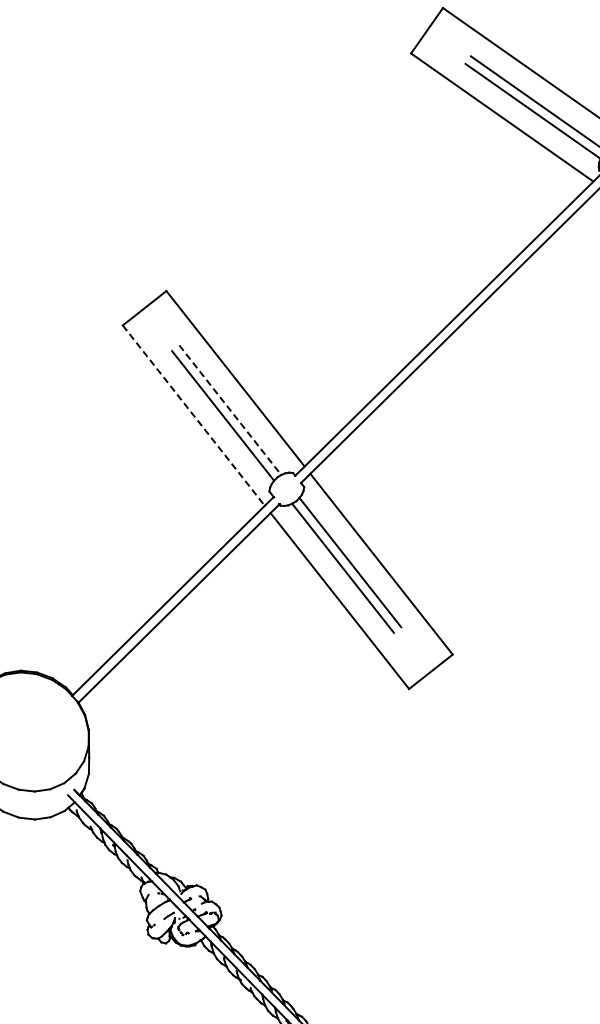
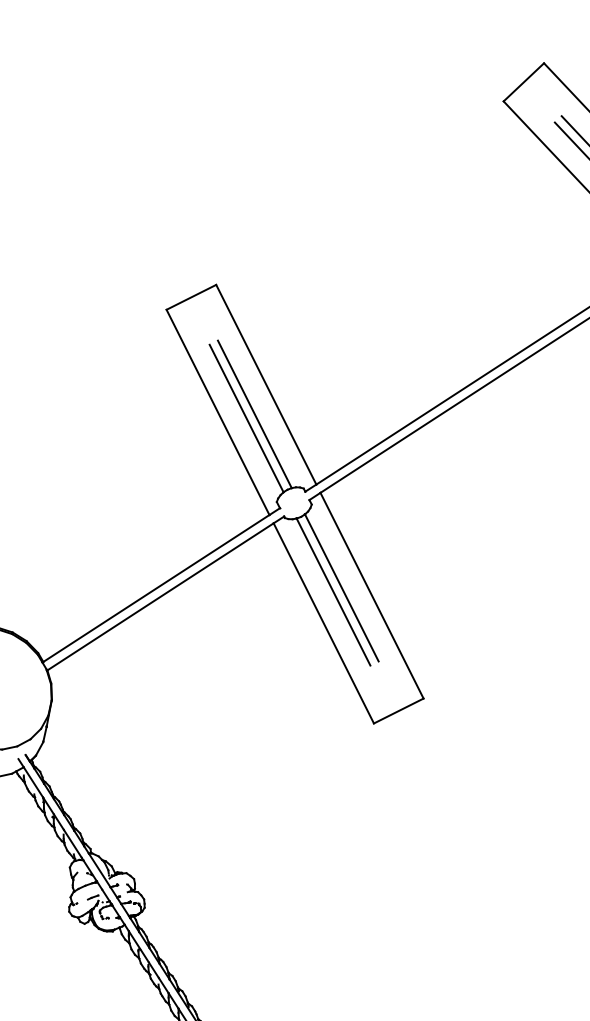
line: (230, 410) -> (254, 414), dashed -> solid
line: (193, 415) -> (217, 412), dashed -> solid

